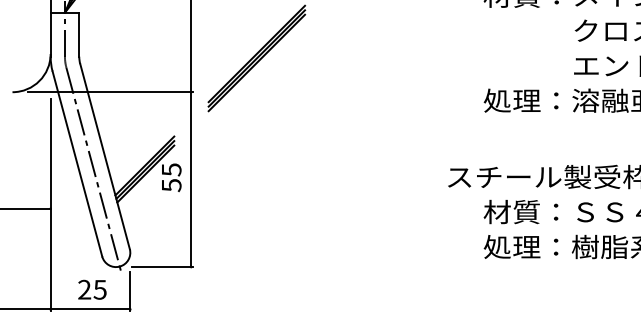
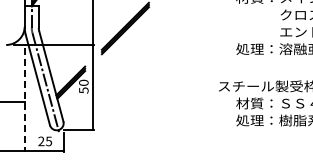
text: (170, 169) -> (83, 82), 55 -> 50
line: (50, 205) -> (24, 100), solid -> dashed

